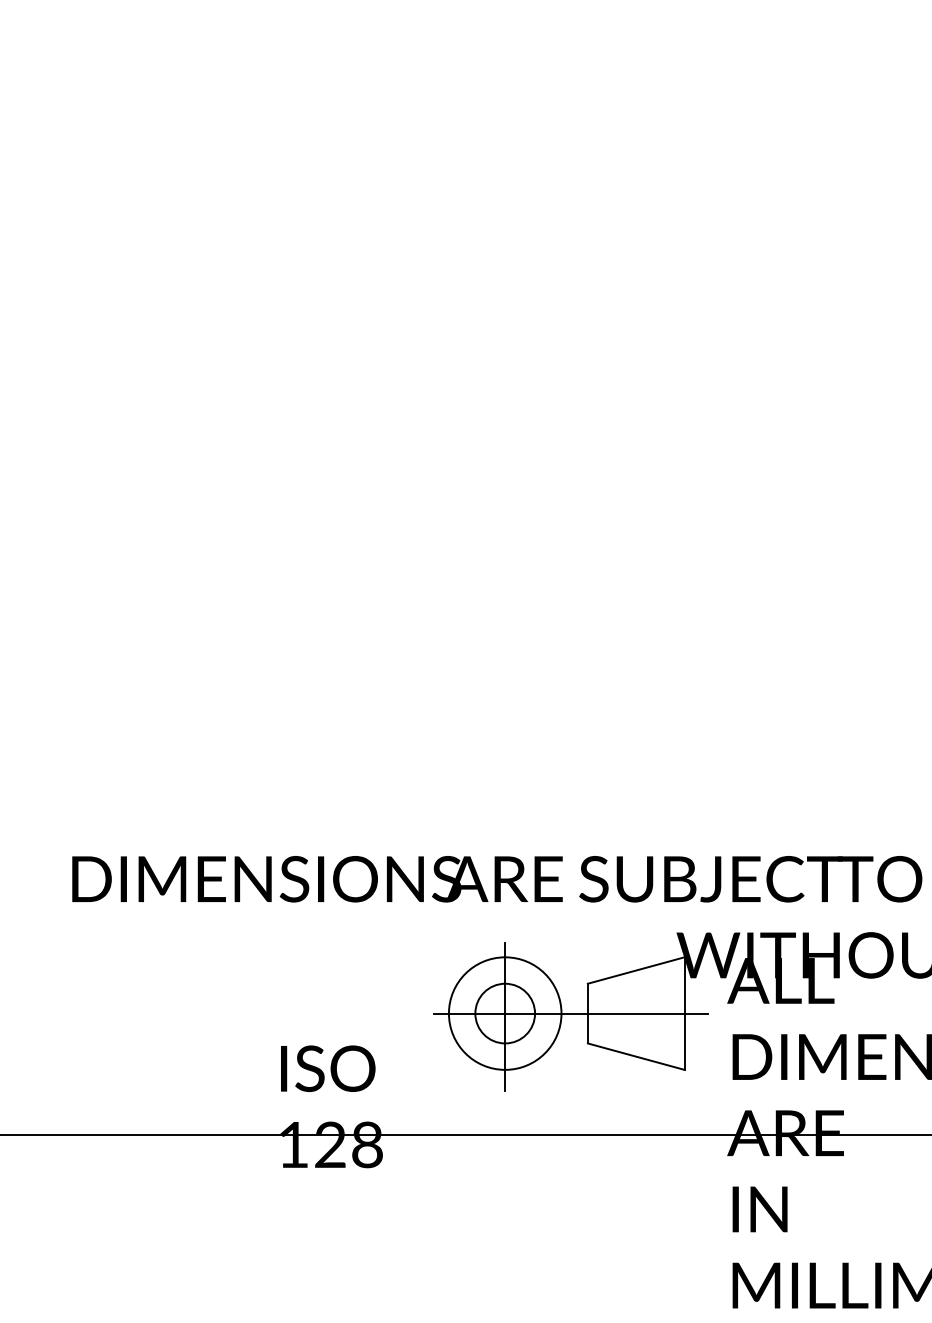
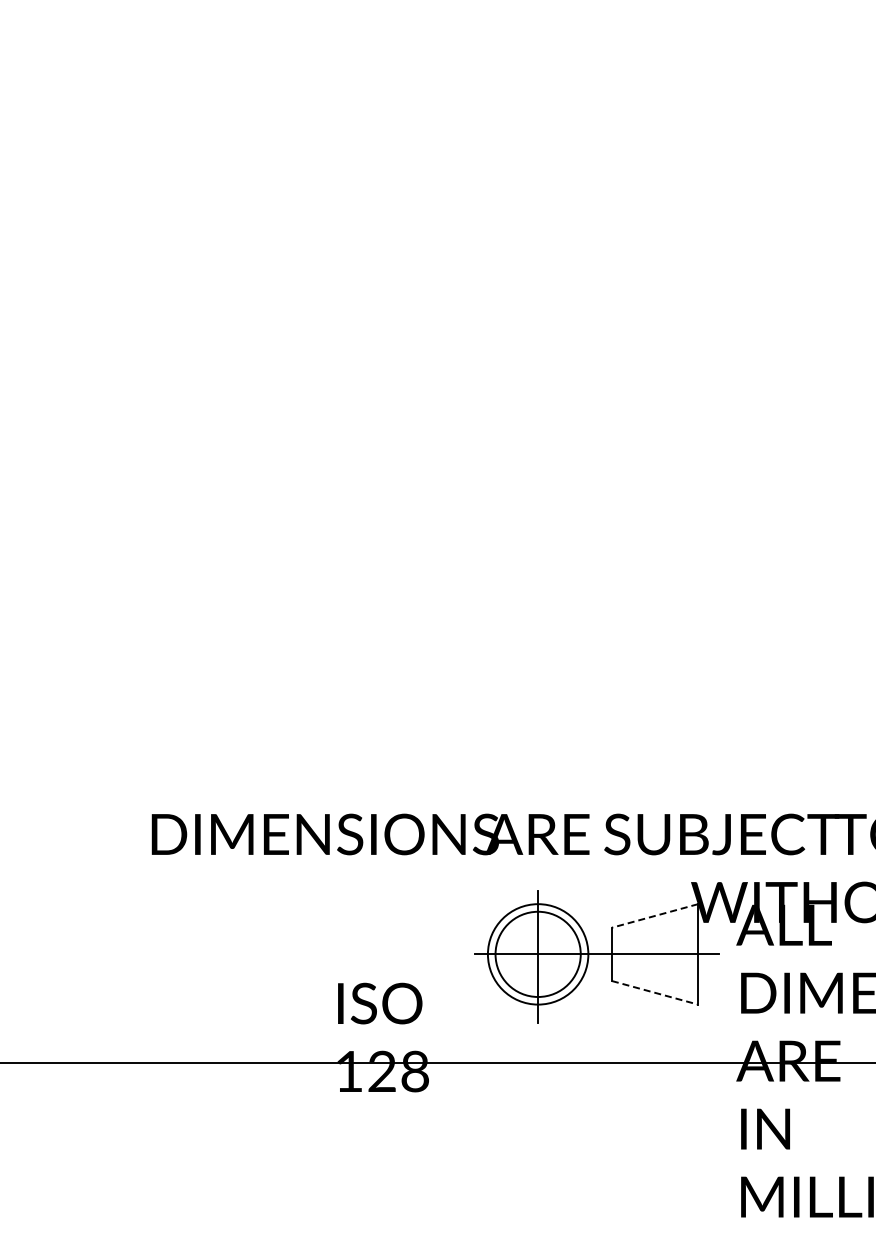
line: (636, 970) -> (655, 915), solid -> dashed
circle: (504, 1013) -> (537, 954), size x1.6
line: (636, 1056) -> (655, 992), solid -> dashed

